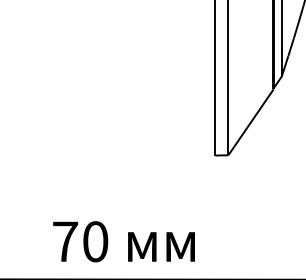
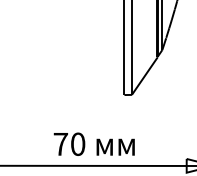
text: (122, 240) -> (93, 143), moved

